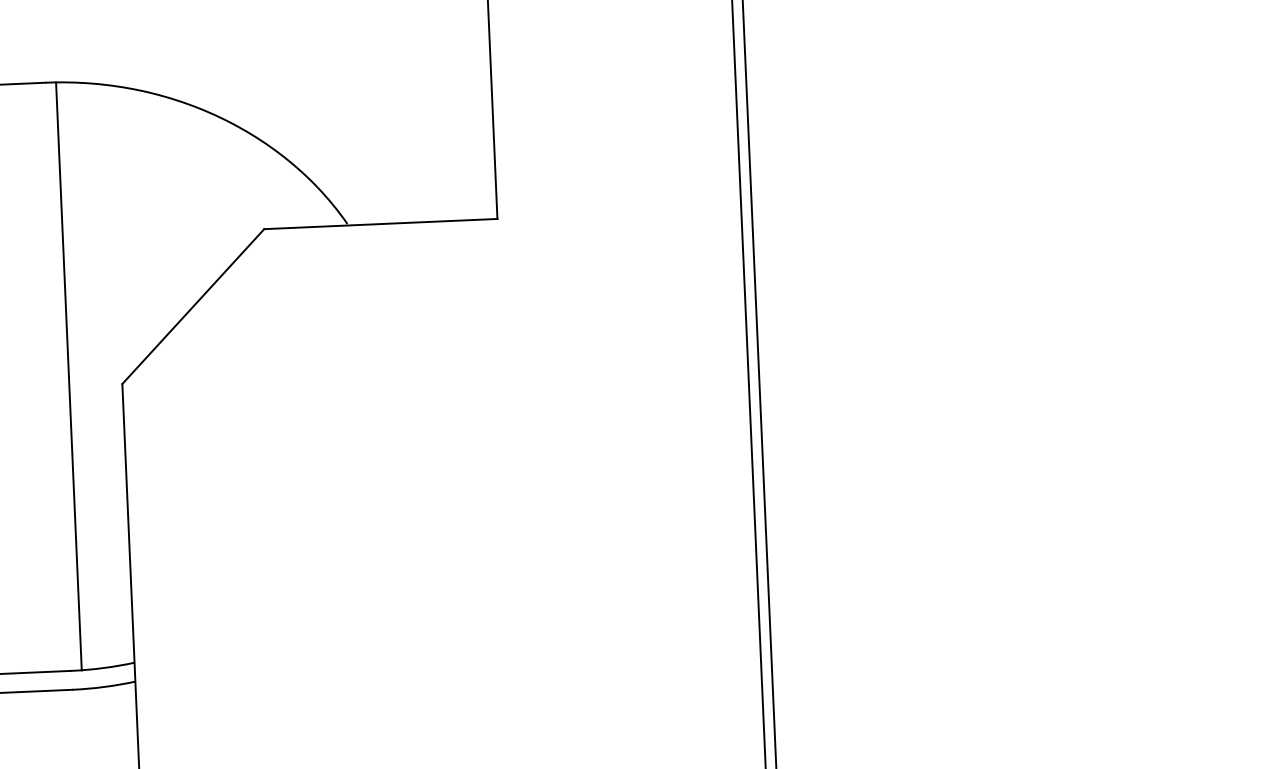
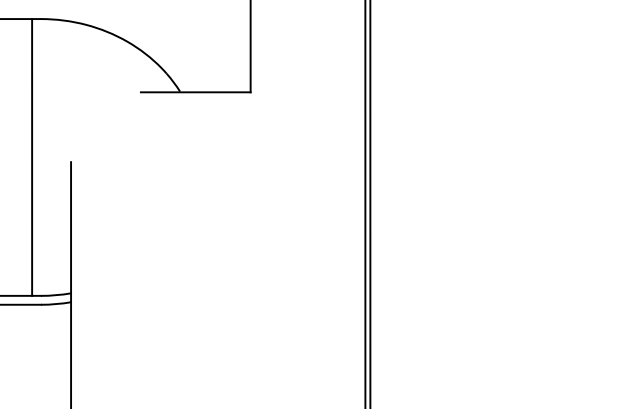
line: (192, 307) -> (105, 127), removed
line: (69, 376) -> (32, 157), moved

